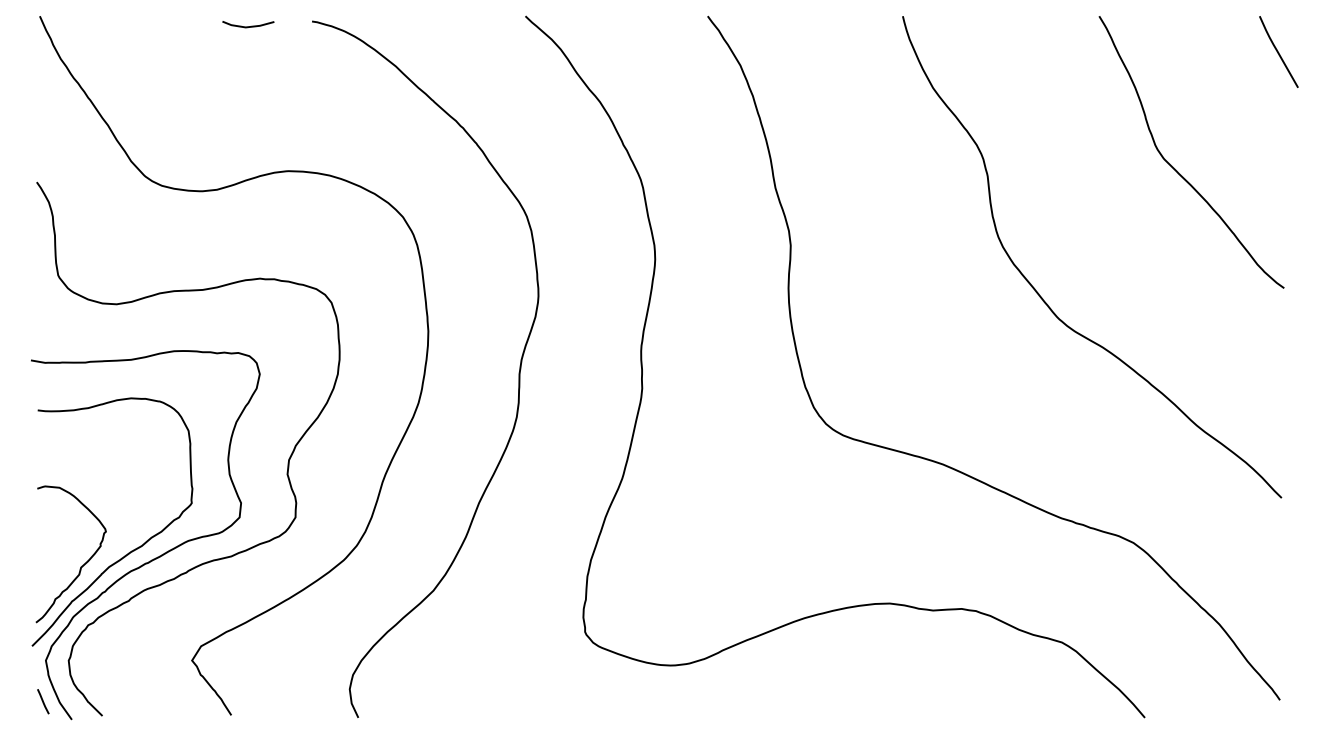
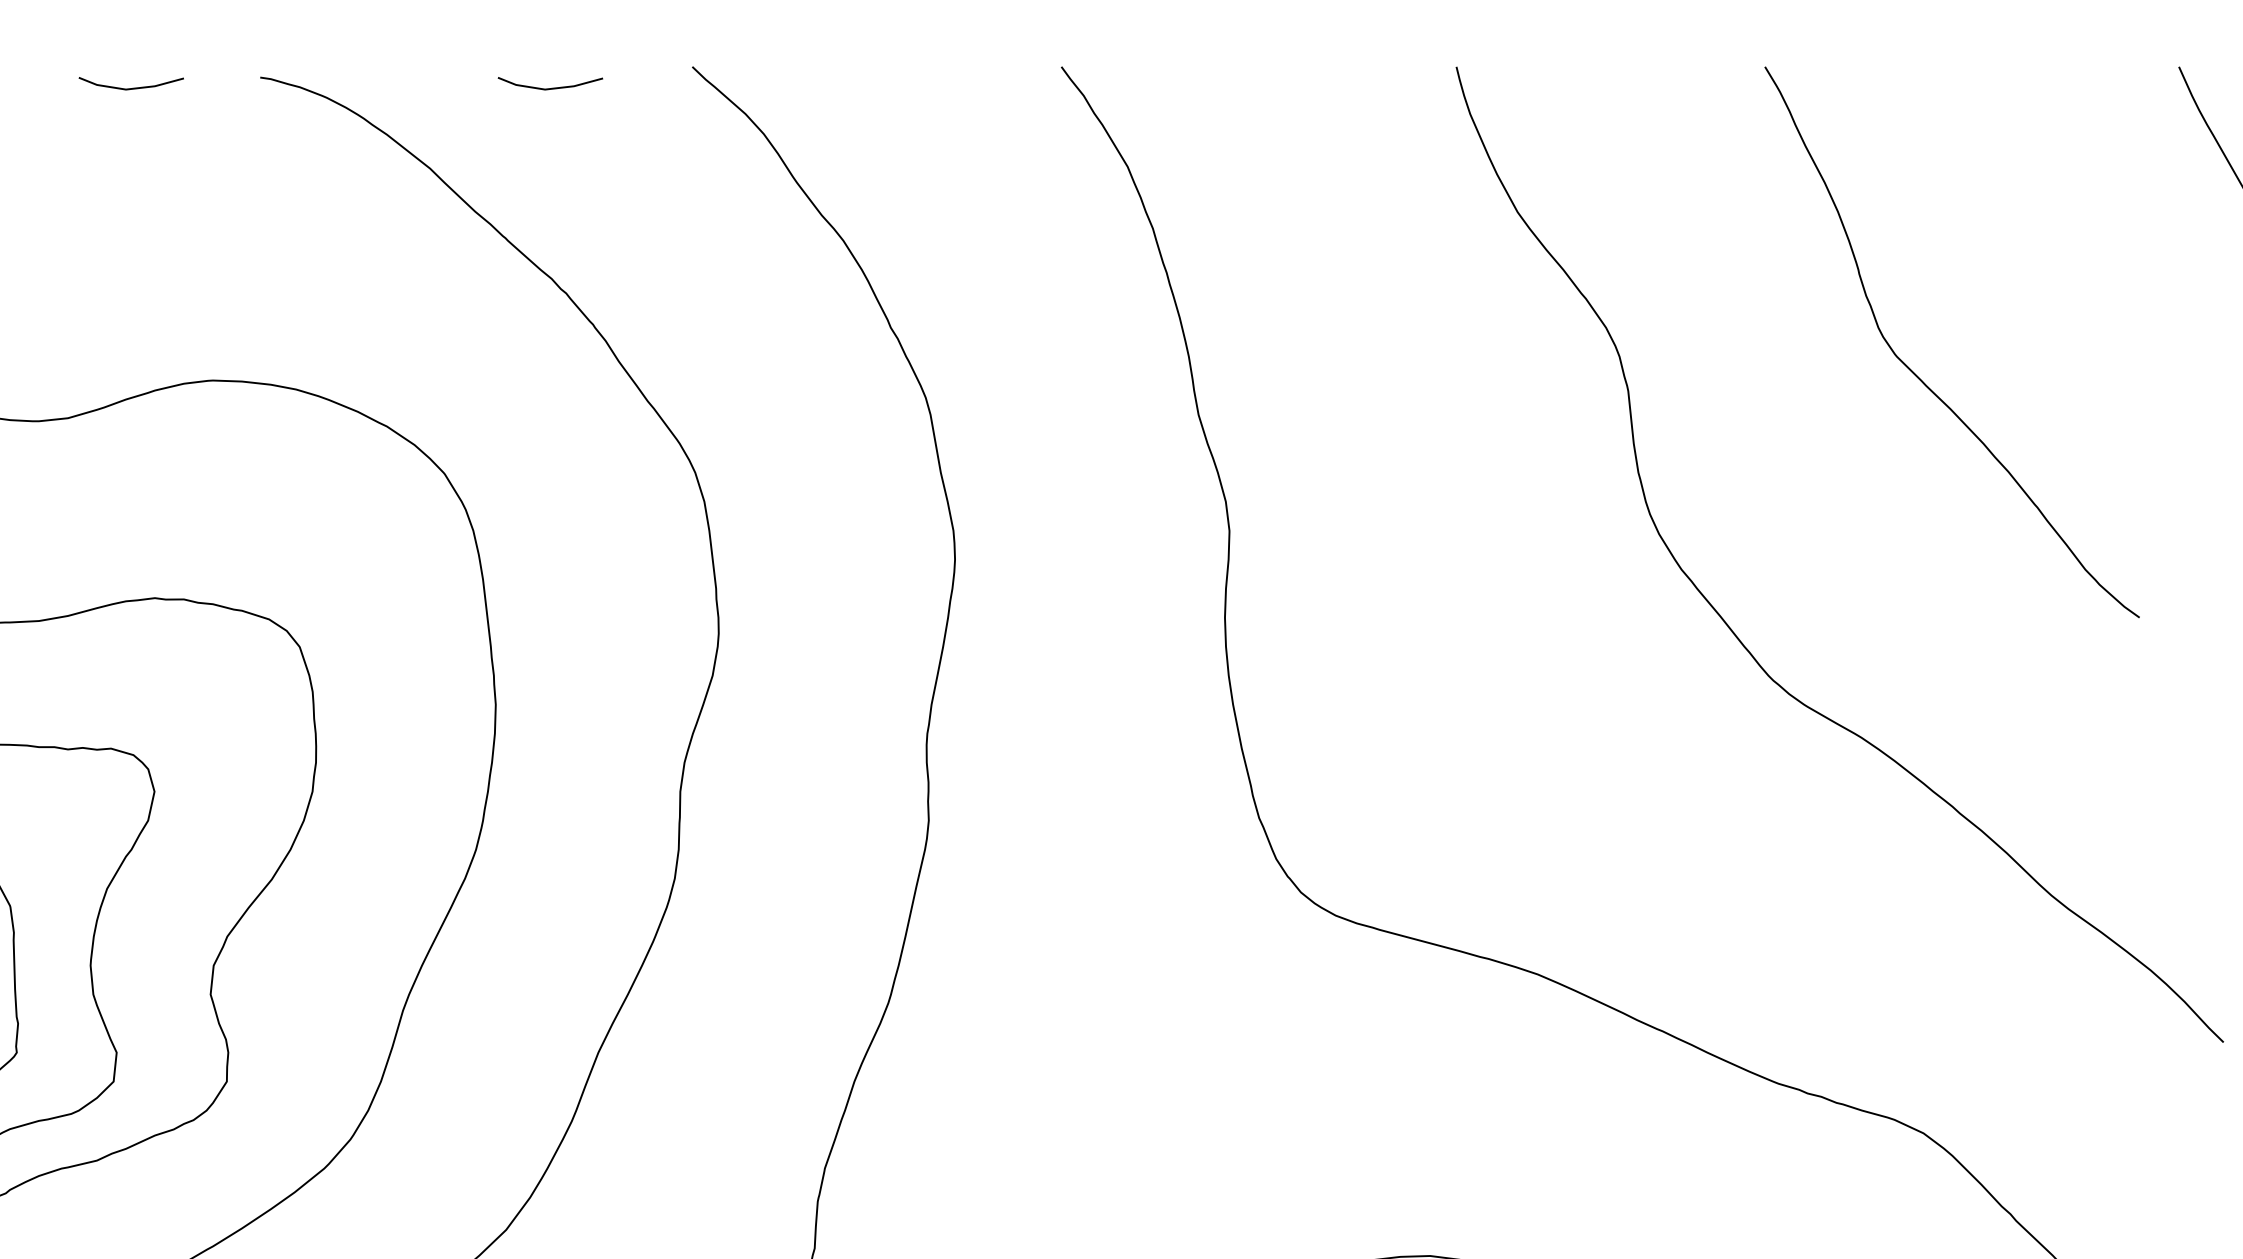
line: (455, 26) -> (550, 87), added
curve: (1175, 168) -> (1919, 375), moved

